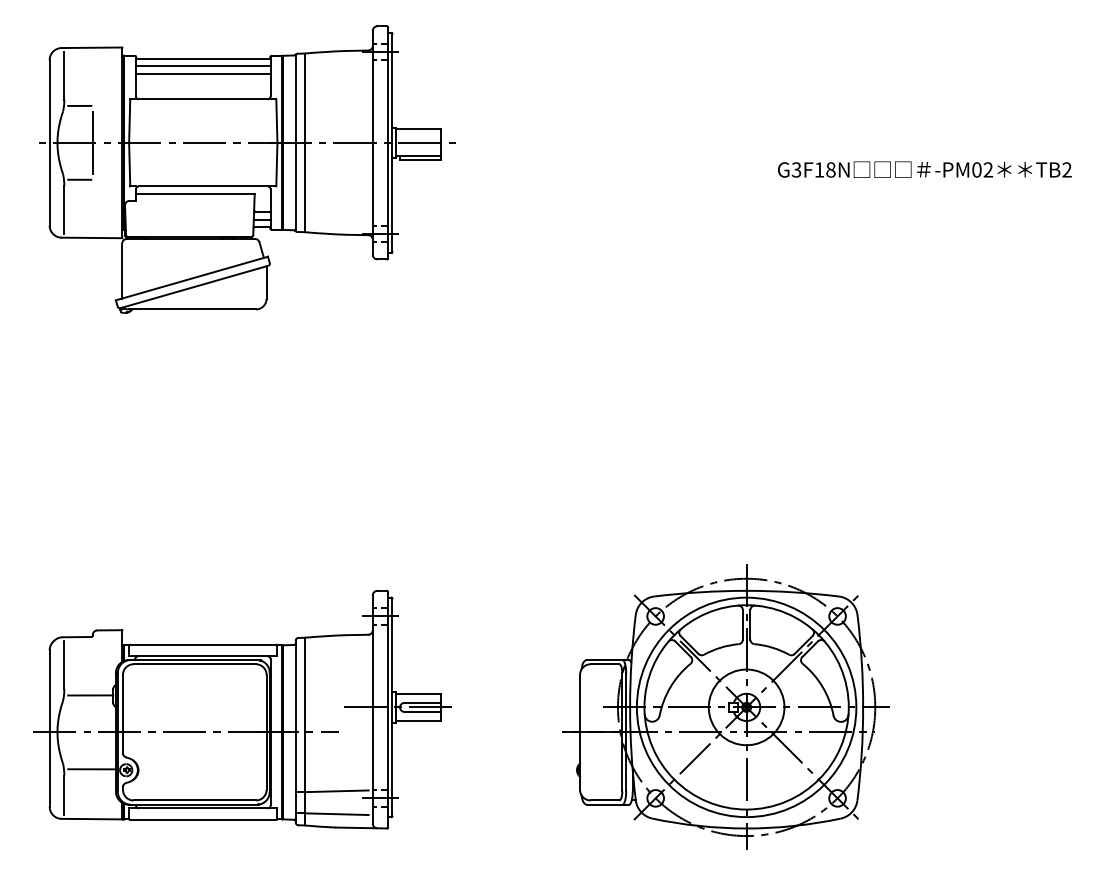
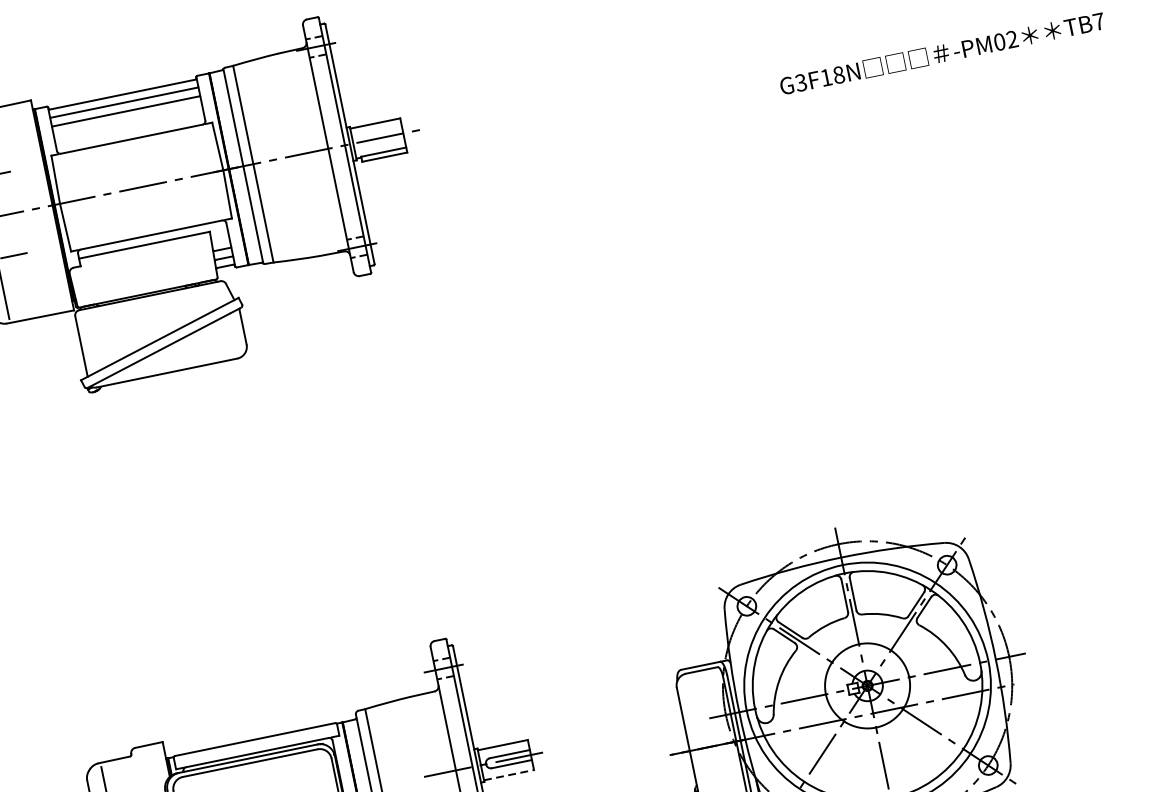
line: (92, 142) -> (19, 211), removed
text: (1066, 169) -> (1098, 21), TB2 -> TB7
line: (418, 721) -> (509, 775), solid -> dashed

